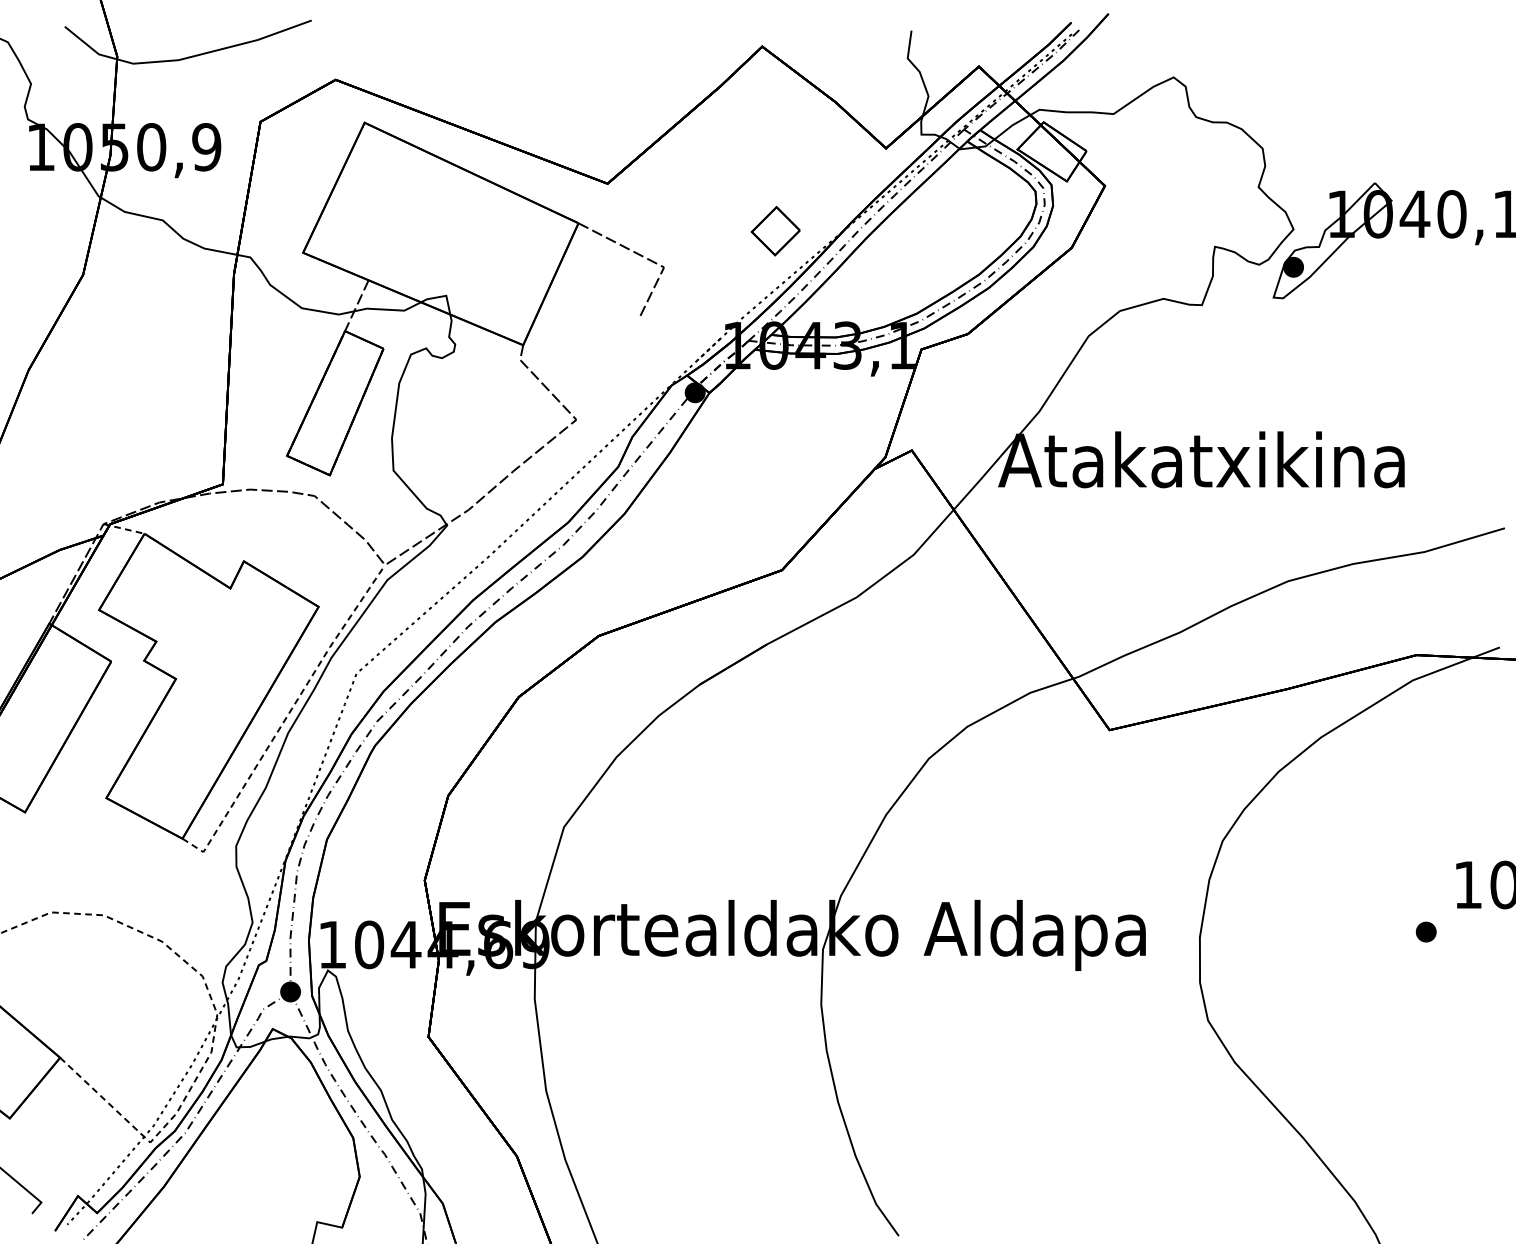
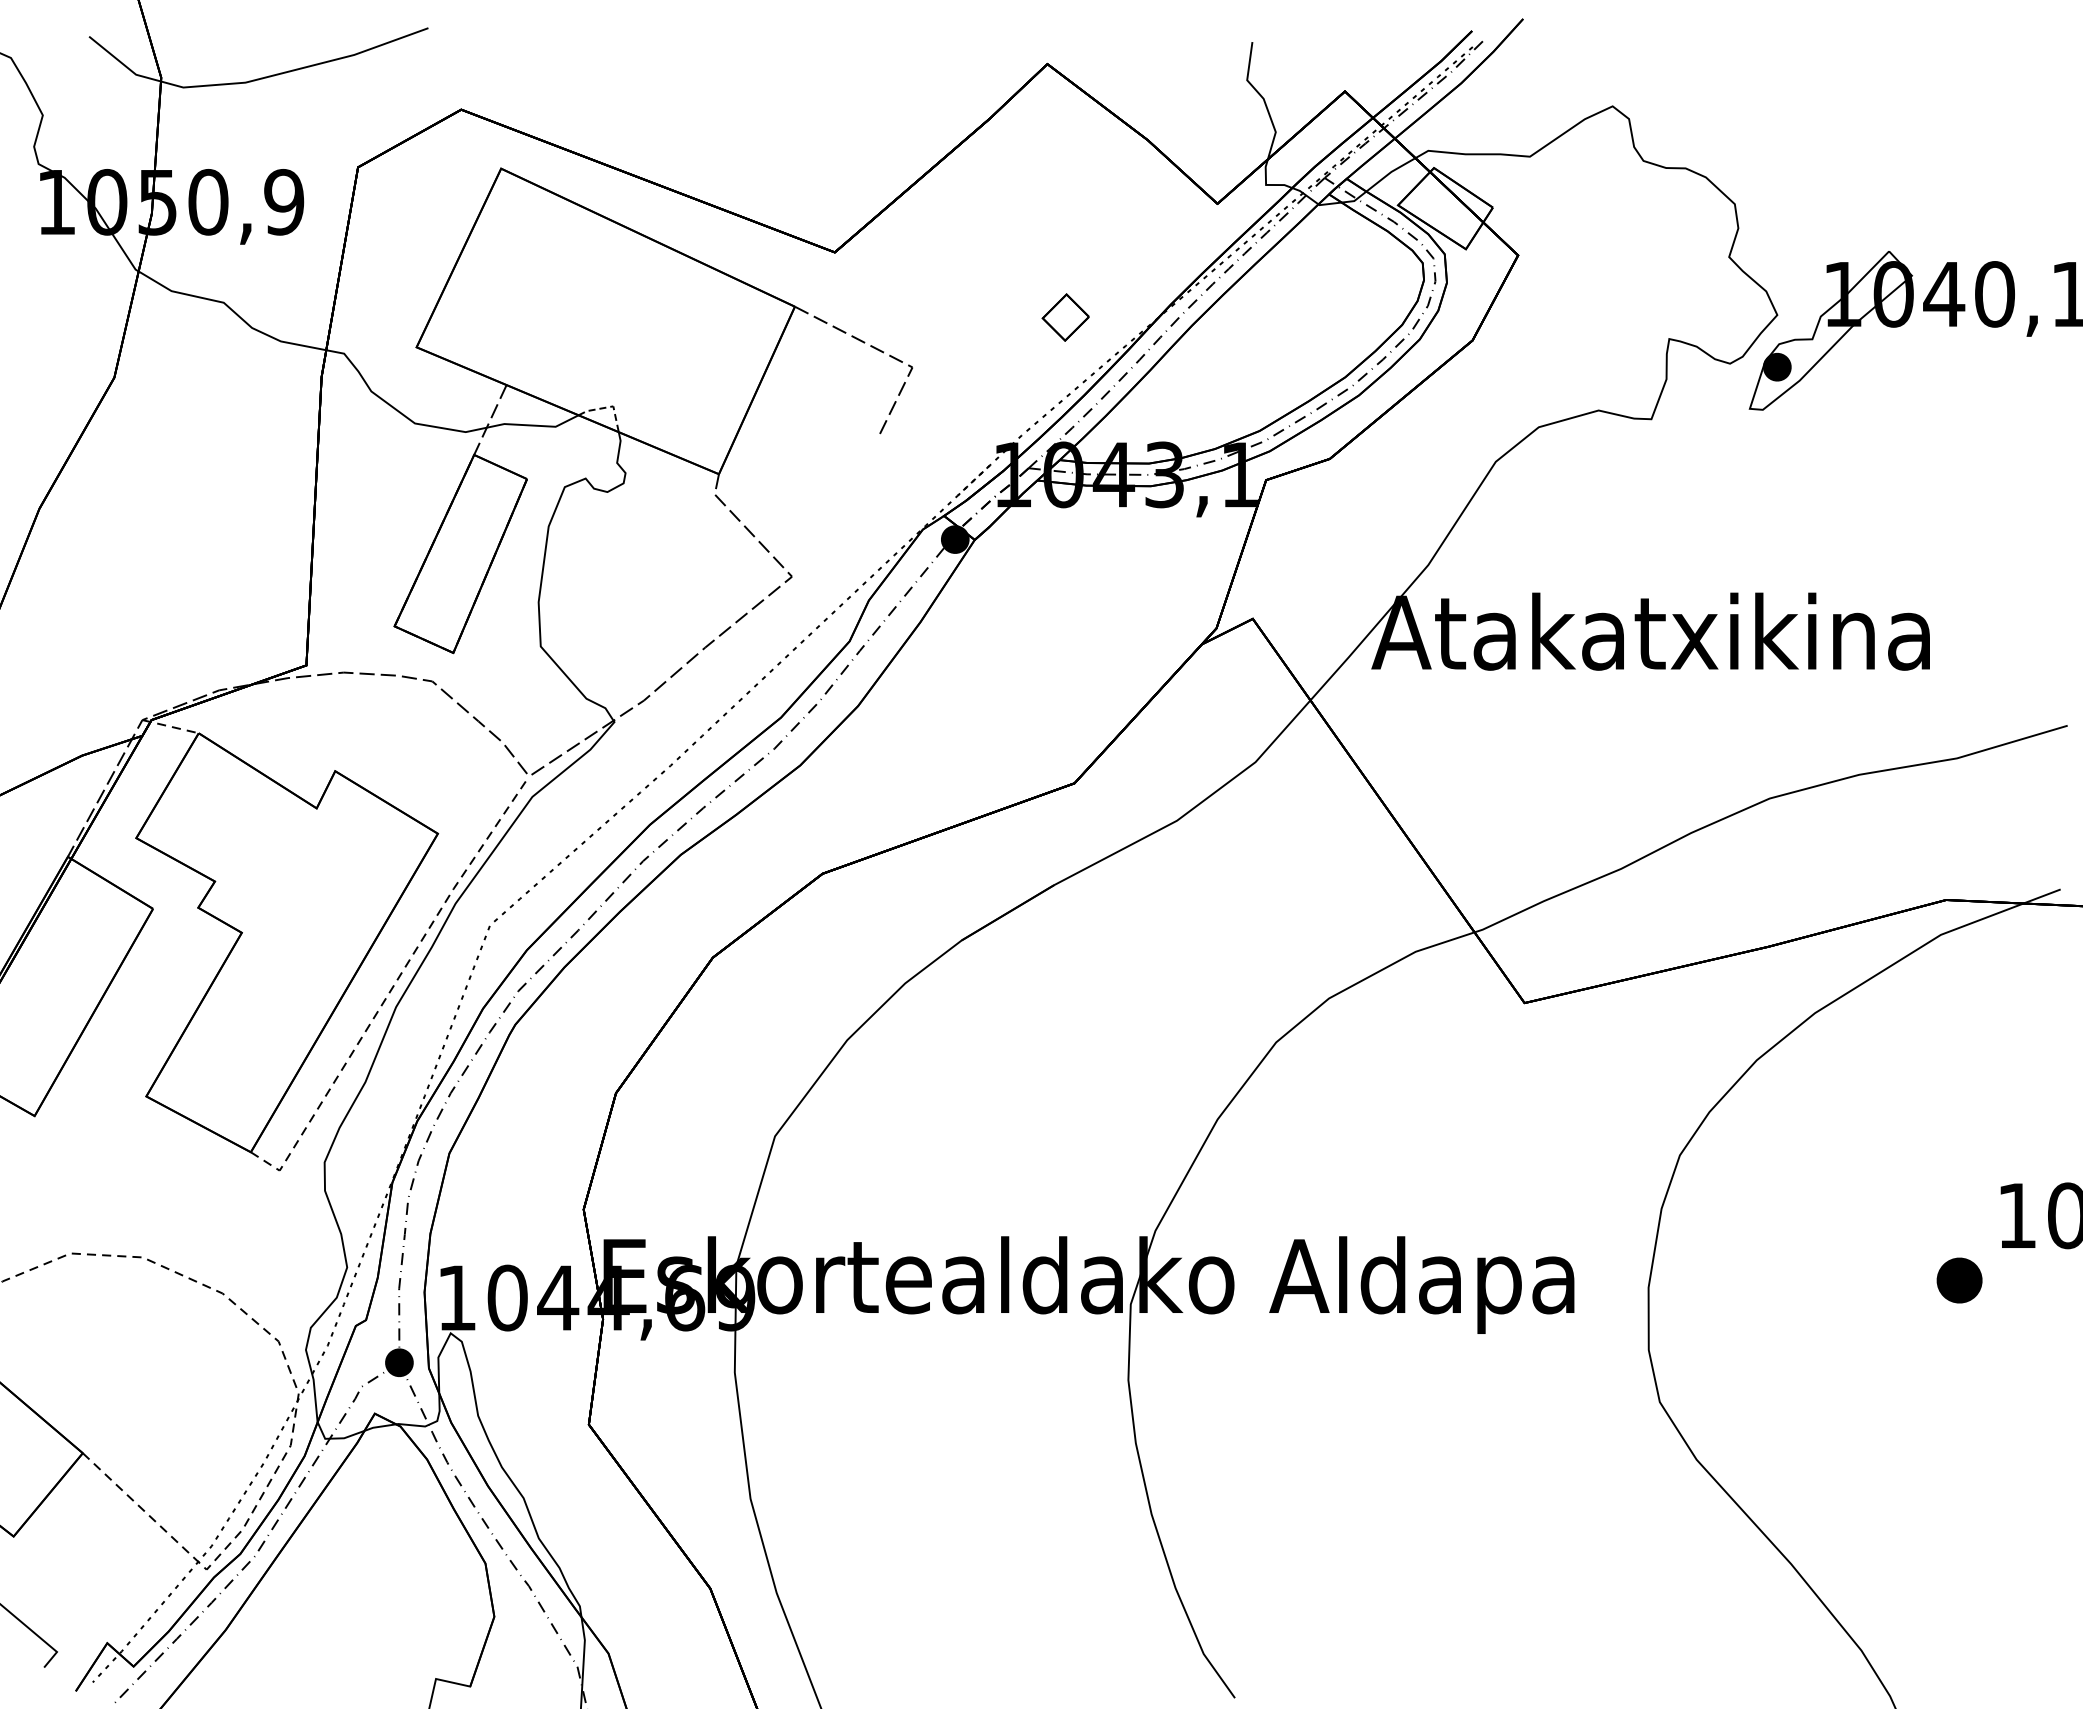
part: (775, 231) -> (1065, 317), size x0.7
line: (442, 296) -> (608, 407), solid -> dashed
part: (1426, 932) -> (1959, 1280), size x1.6

